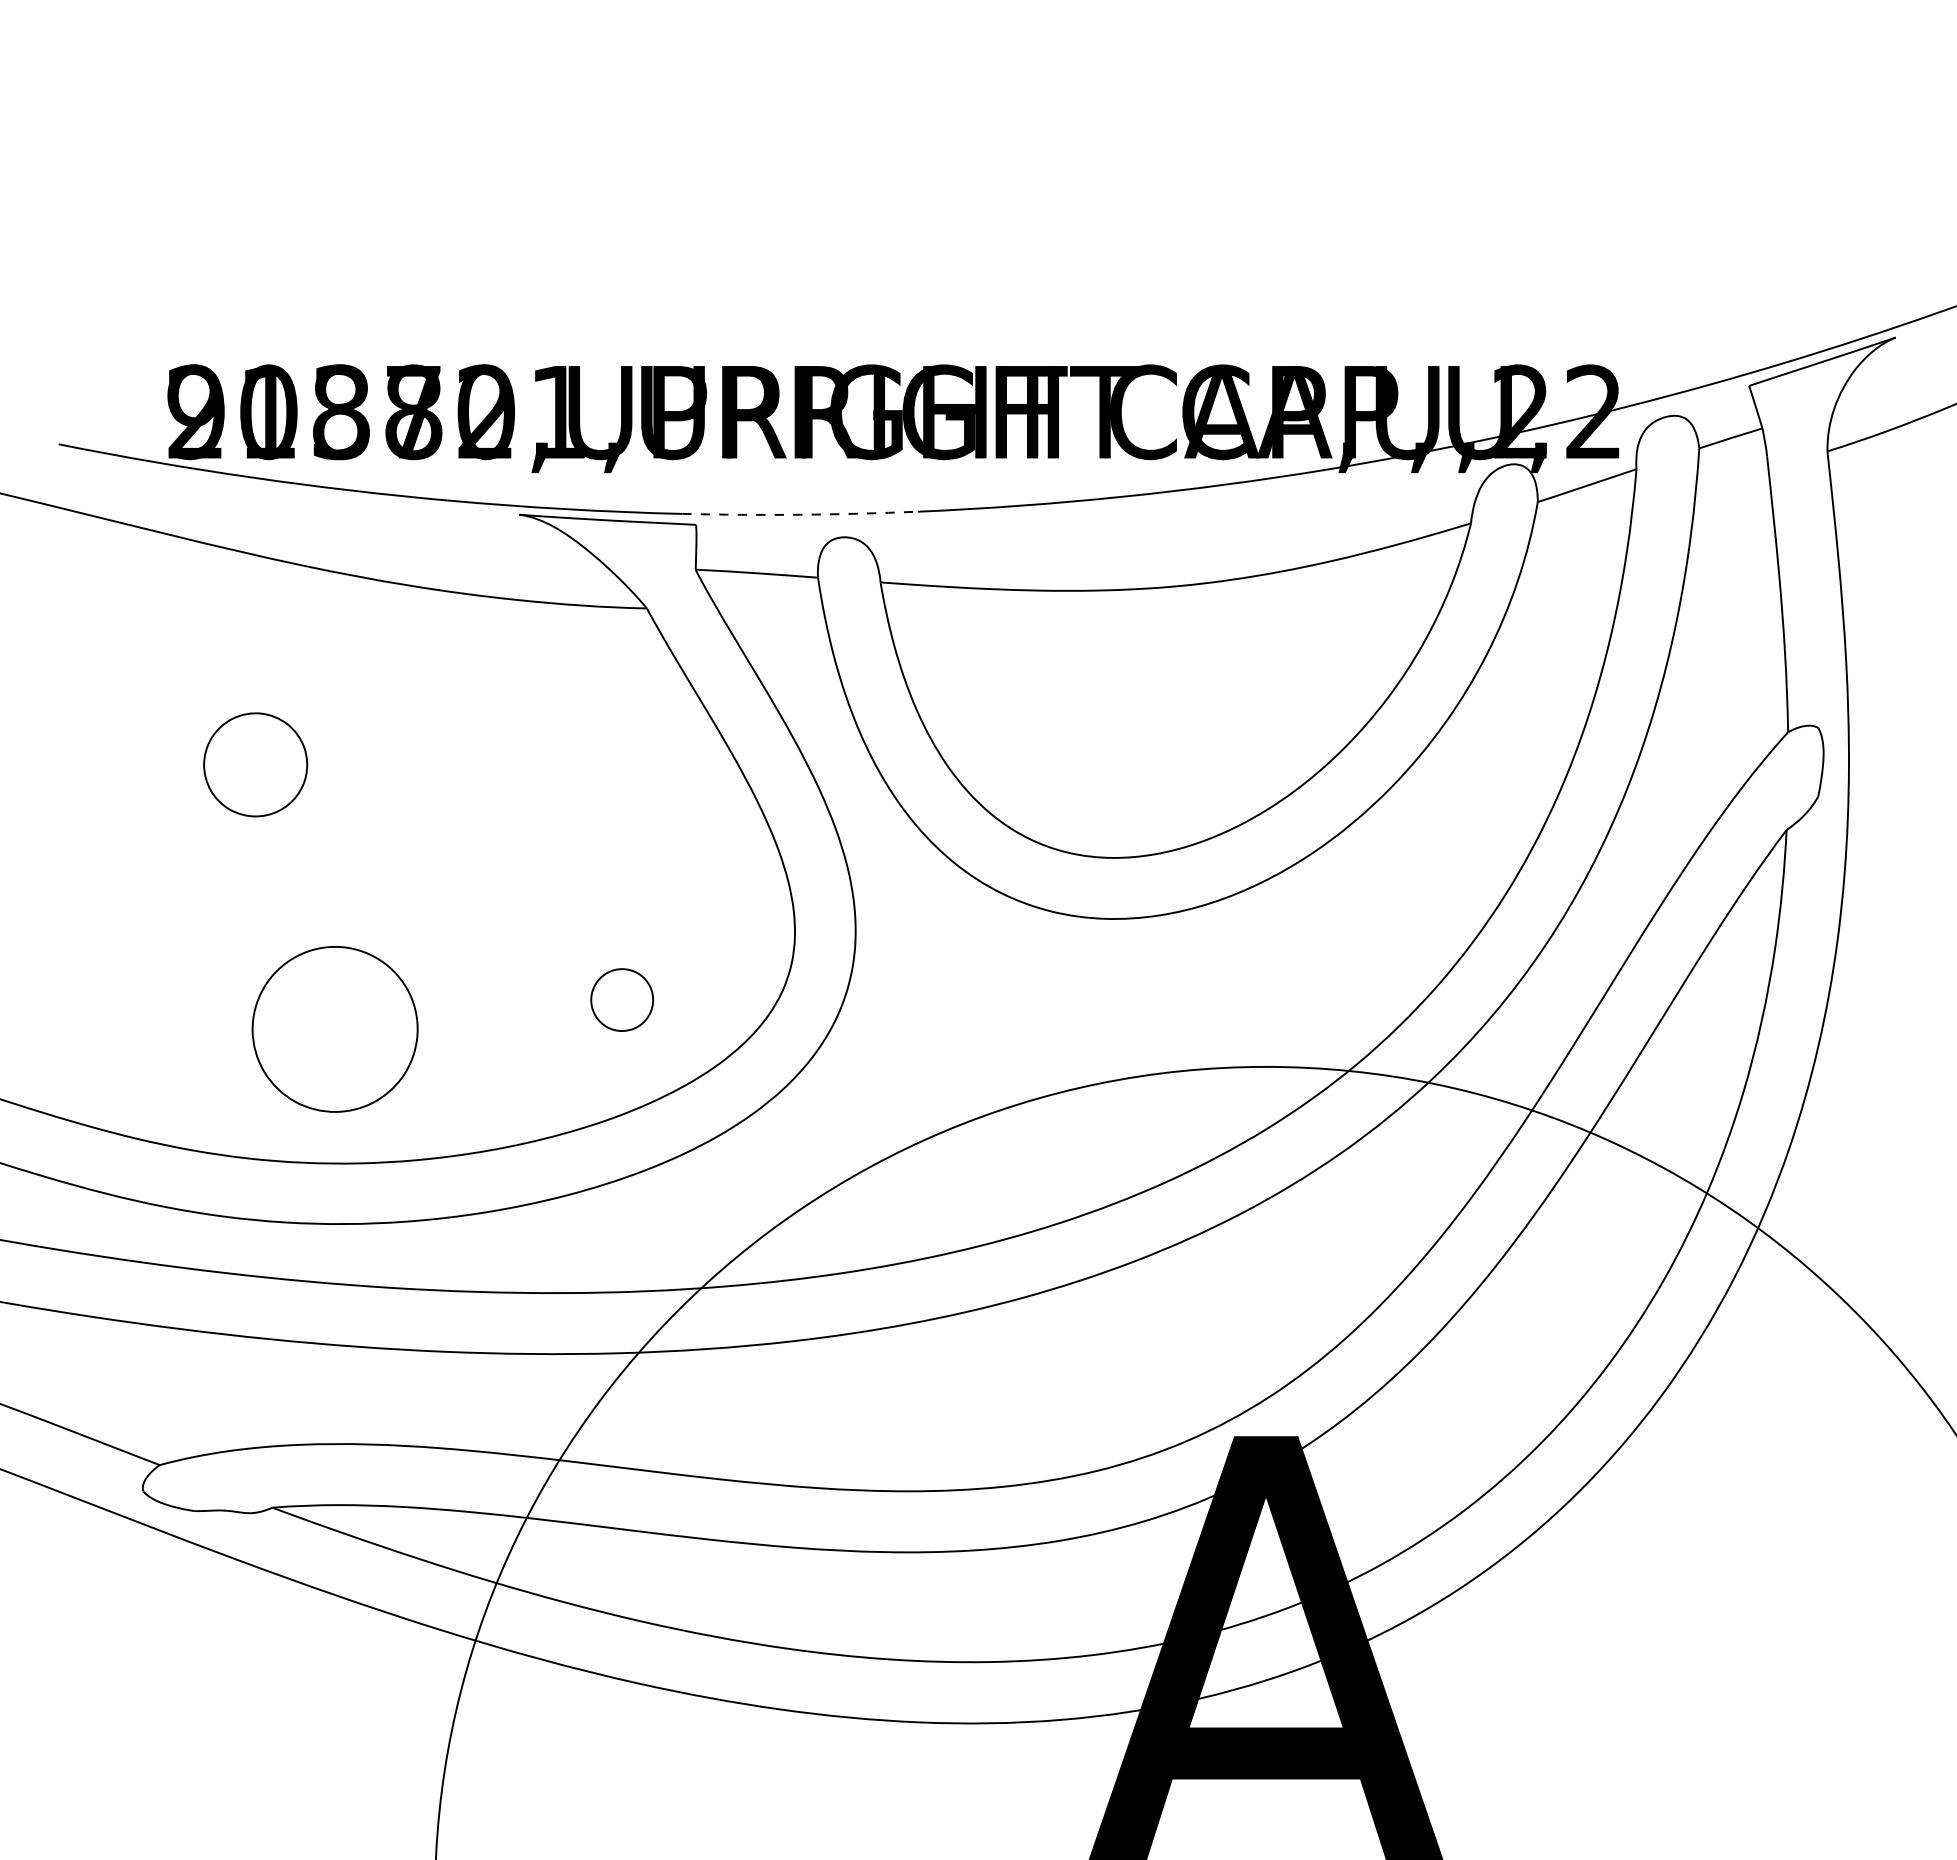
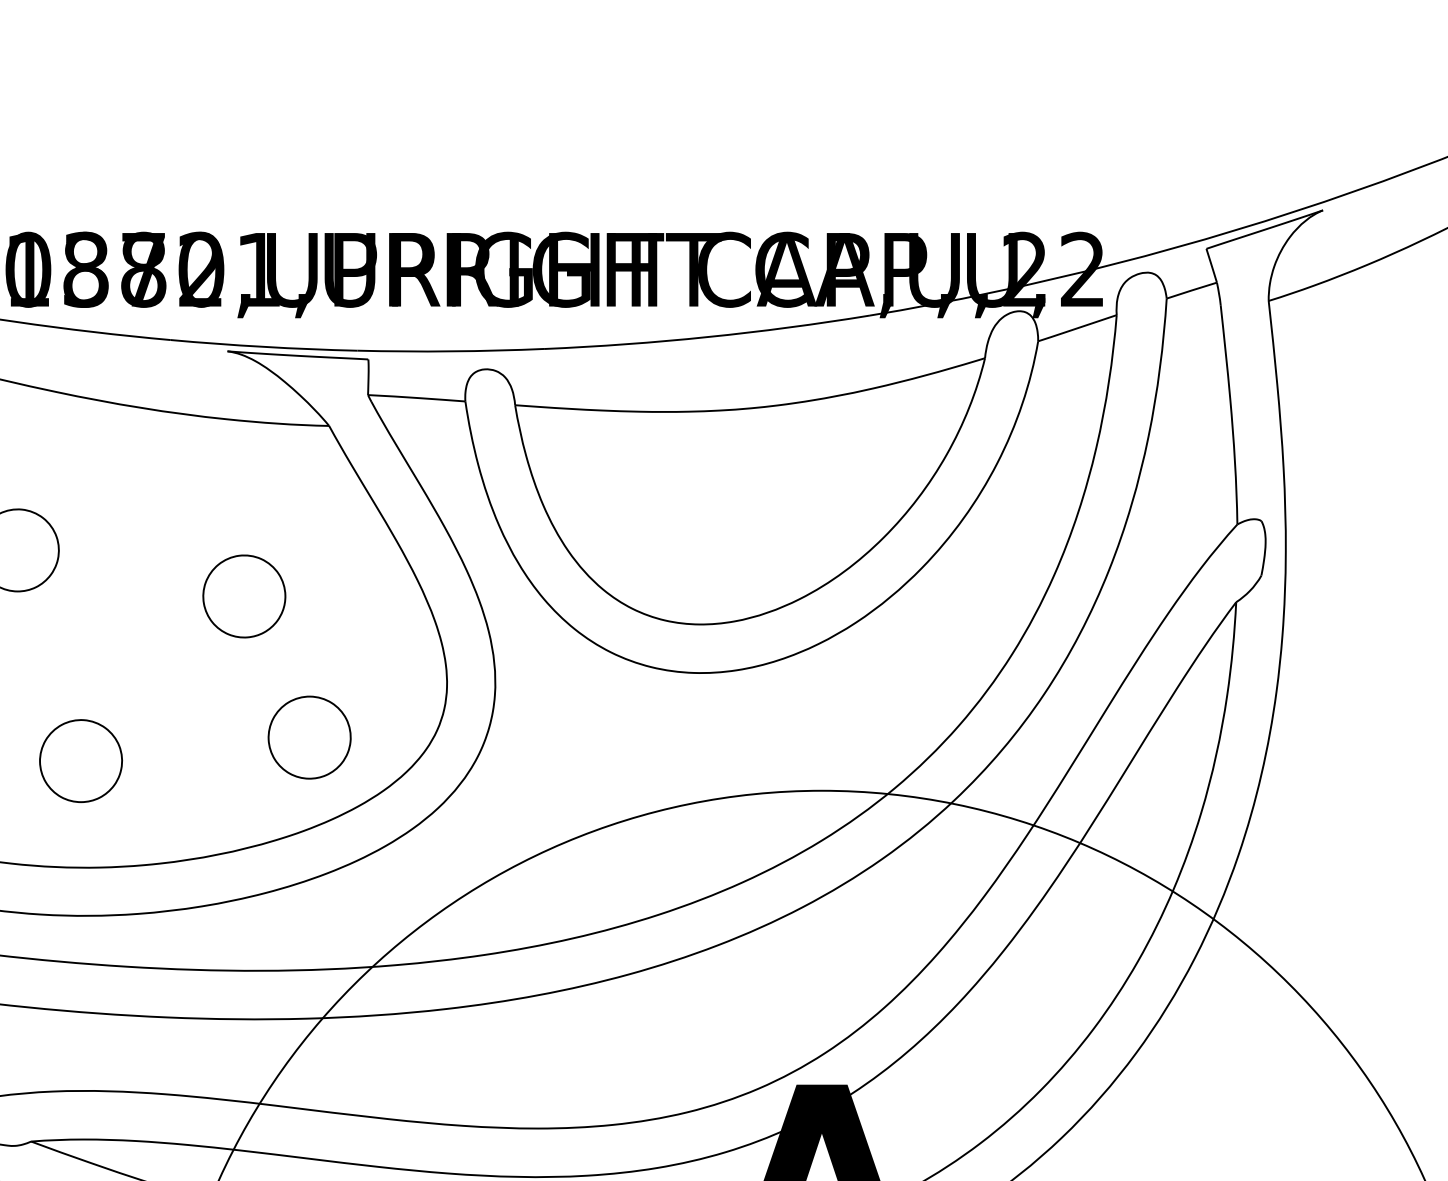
arc: (800, 514) -> (451, 351), dashed -> solid
part: (539, 822) -> (243, 596), added
part: (621, 999) -> (308, 737), size x1.67
part: (334, 1029) -> (80, 761), size x0.62

